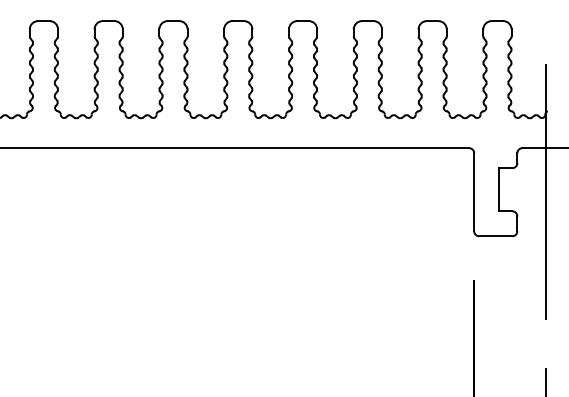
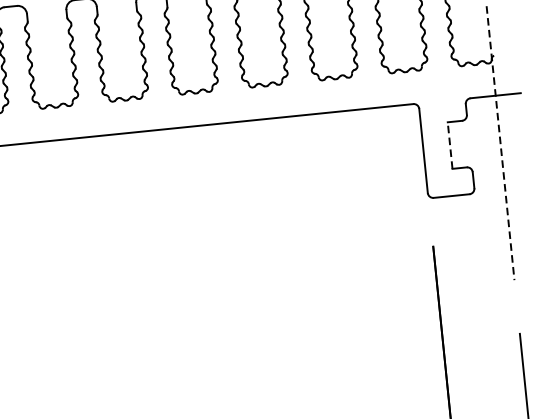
line: (499, 189) -> (450, 145), solid -> dashed
line: (545, 192) -> (500, 143), solid -> dashed

